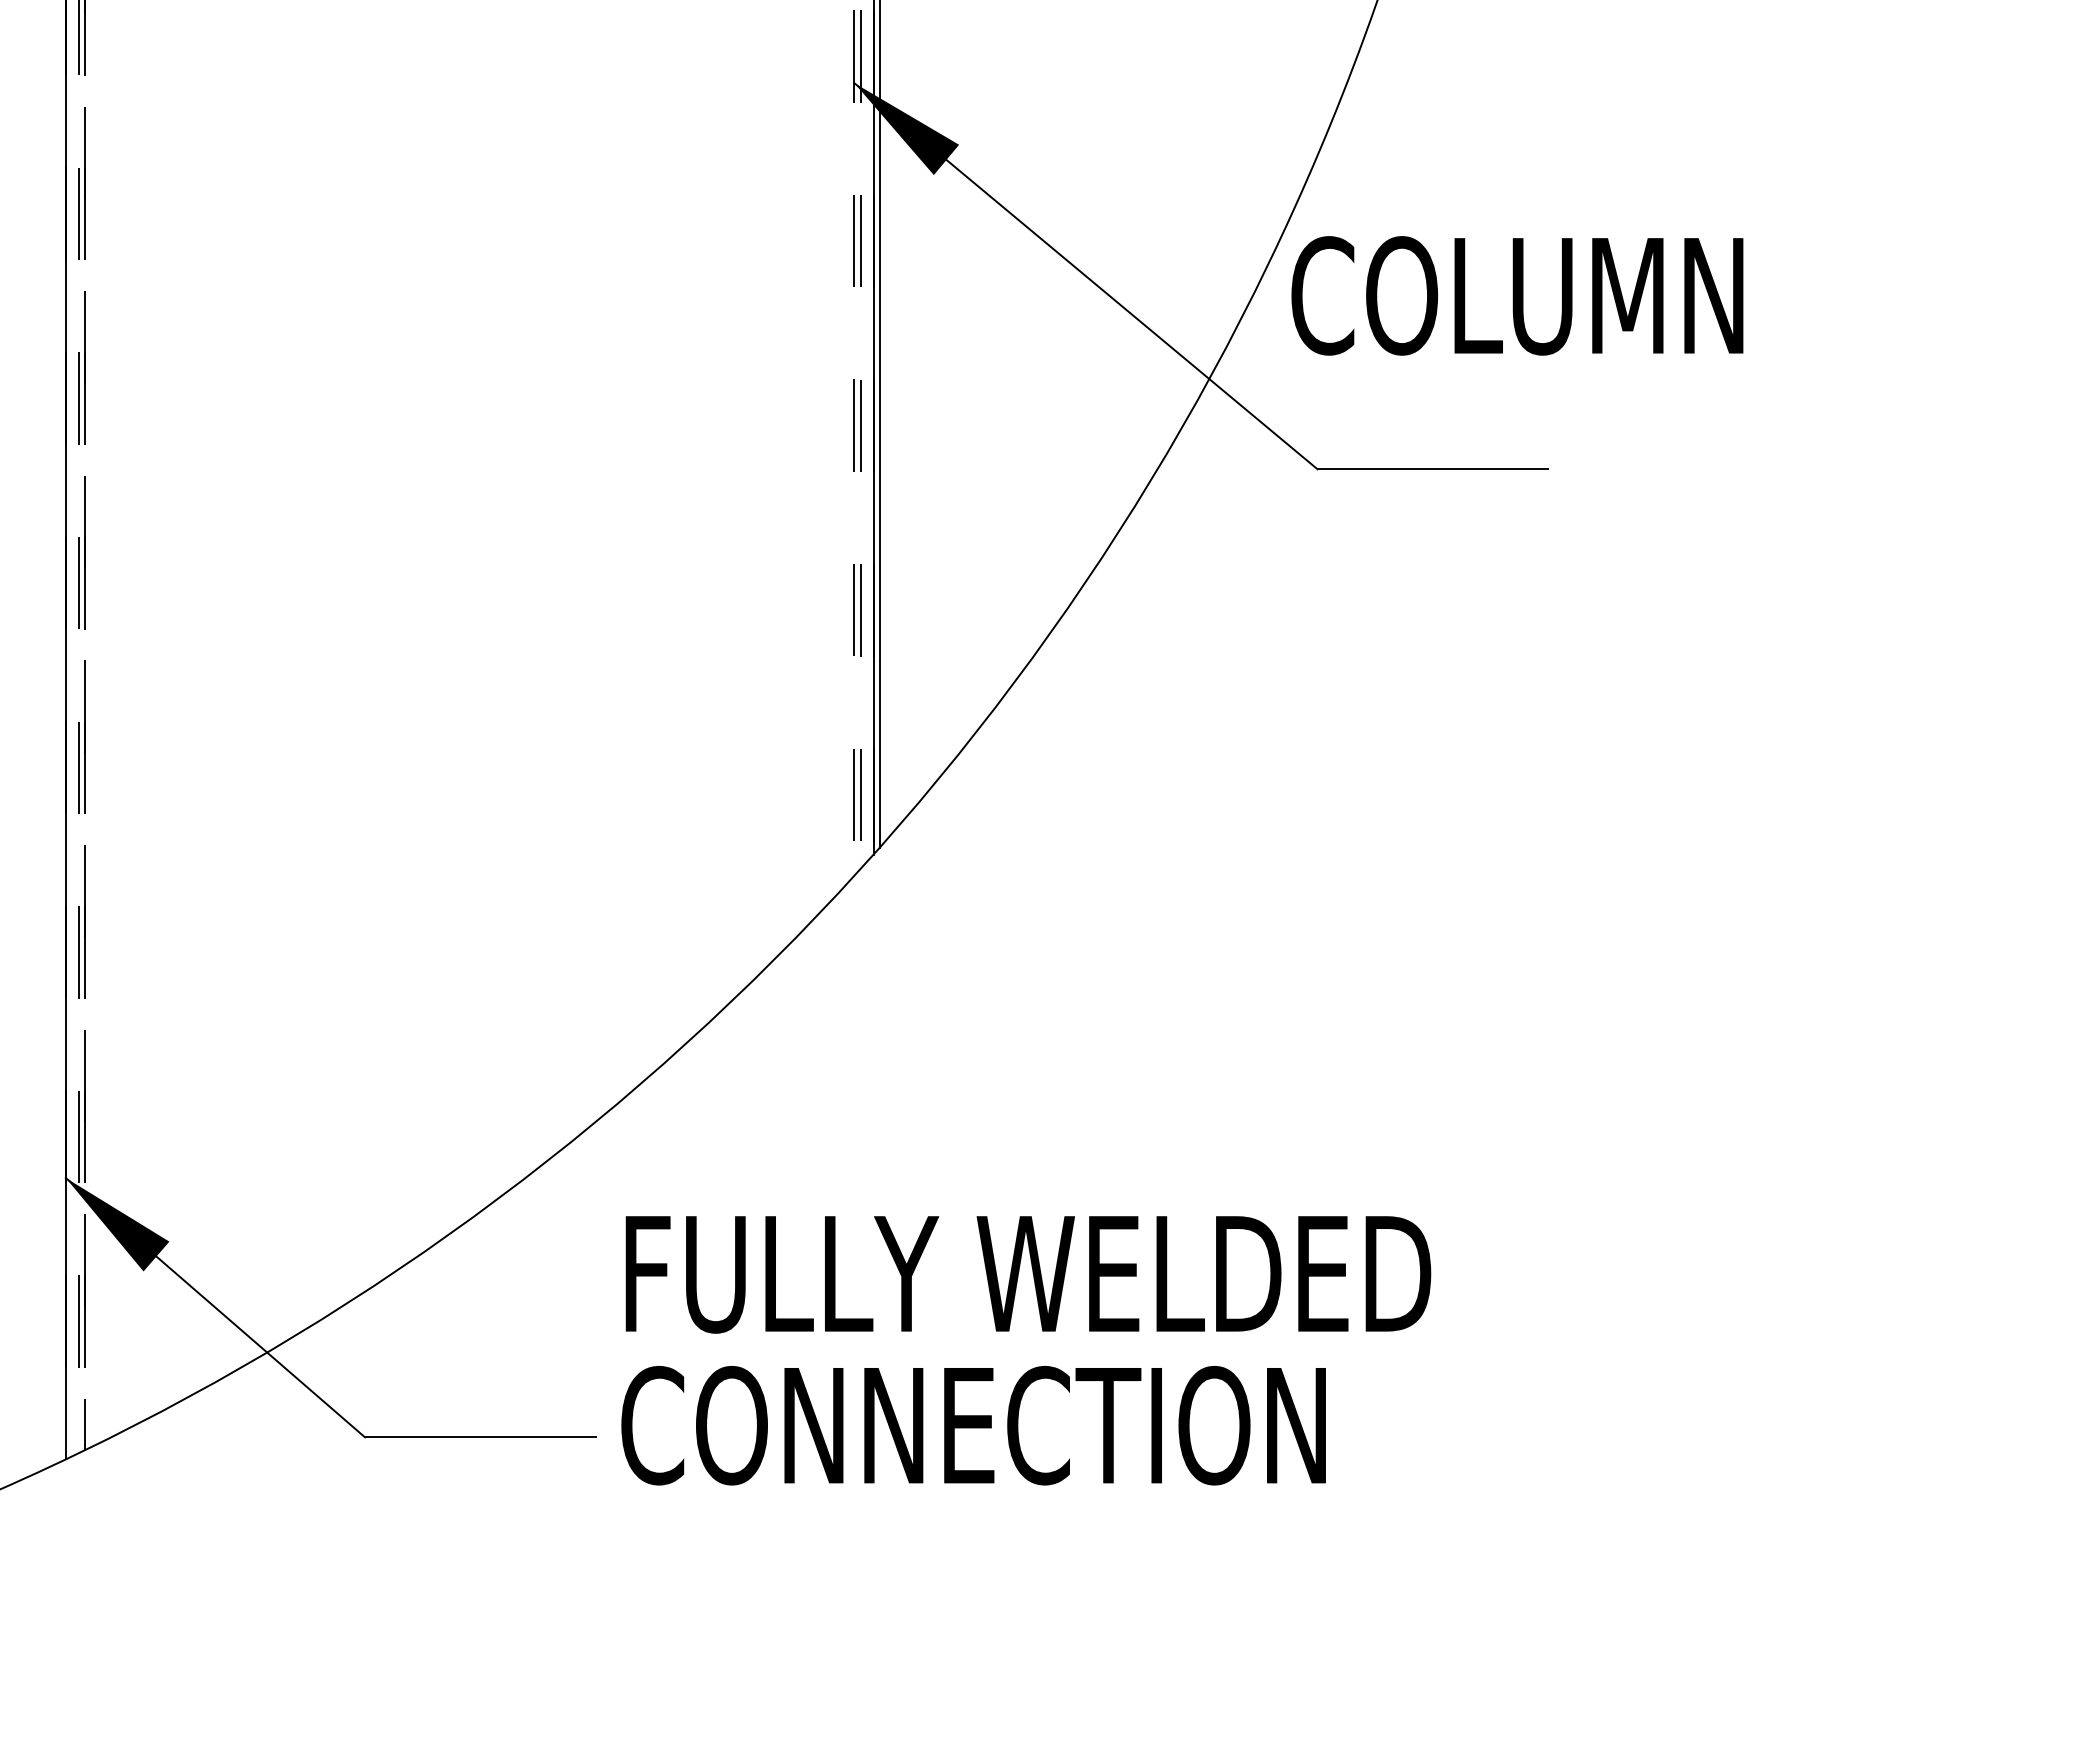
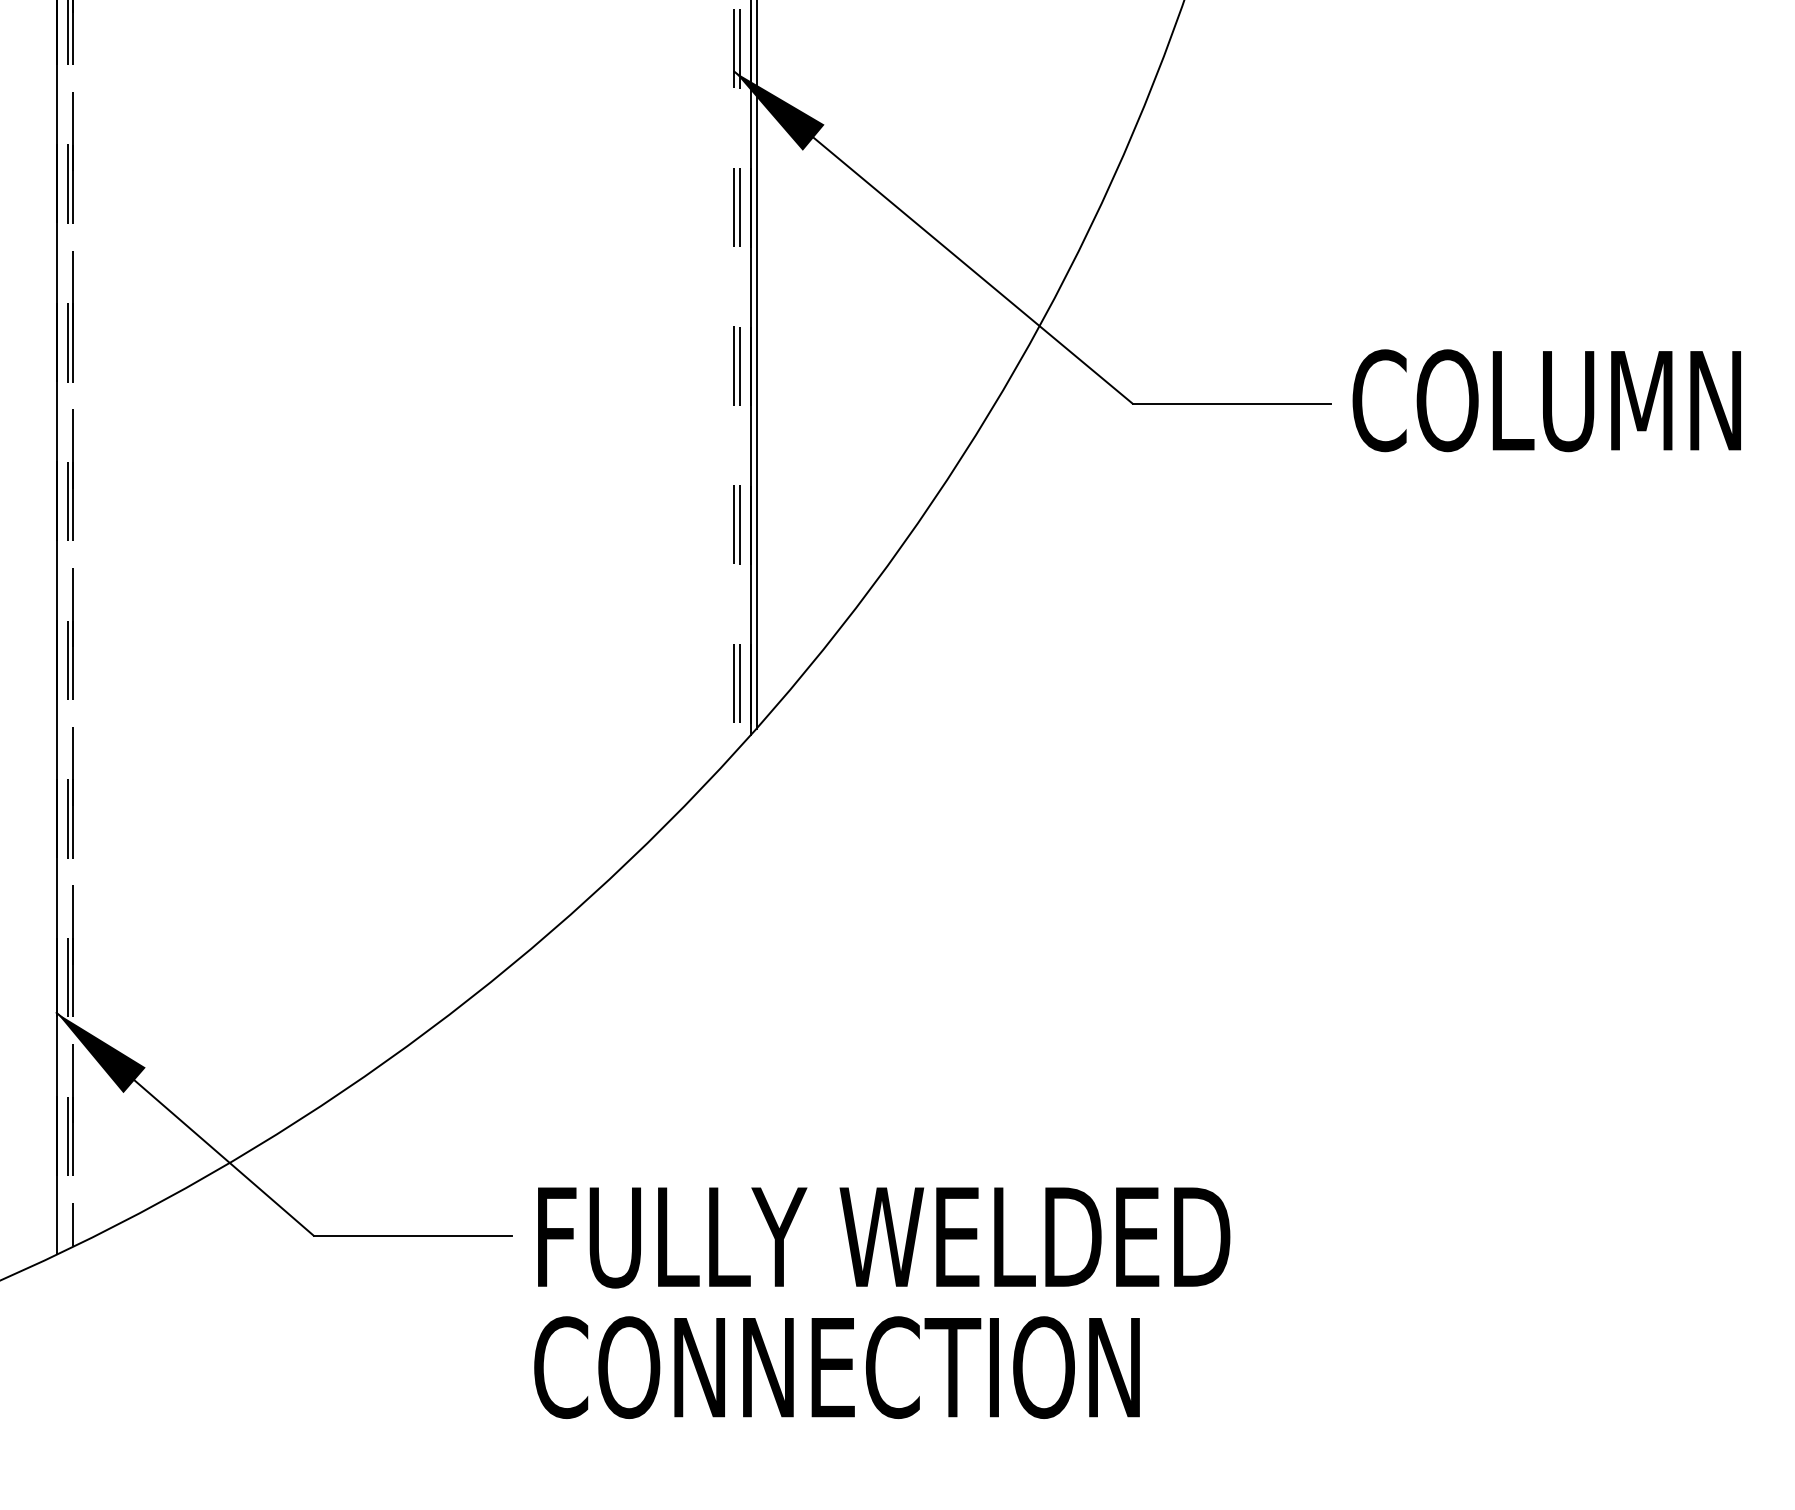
text: (1517, 295) -> (1546, 400), moved
text: (1026, 1350) -> (882, 1302), moved

